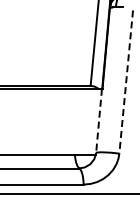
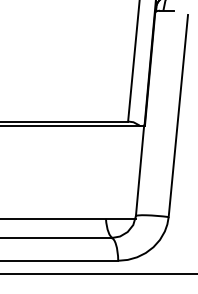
line: (126, 82) -> (178, 116), dashed -> solid
line: (99, 121) -> (140, 171), dashed -> solid

